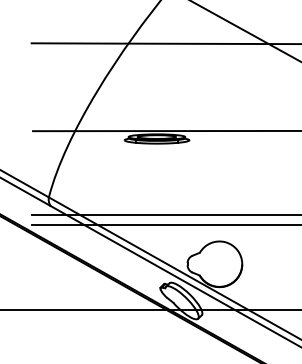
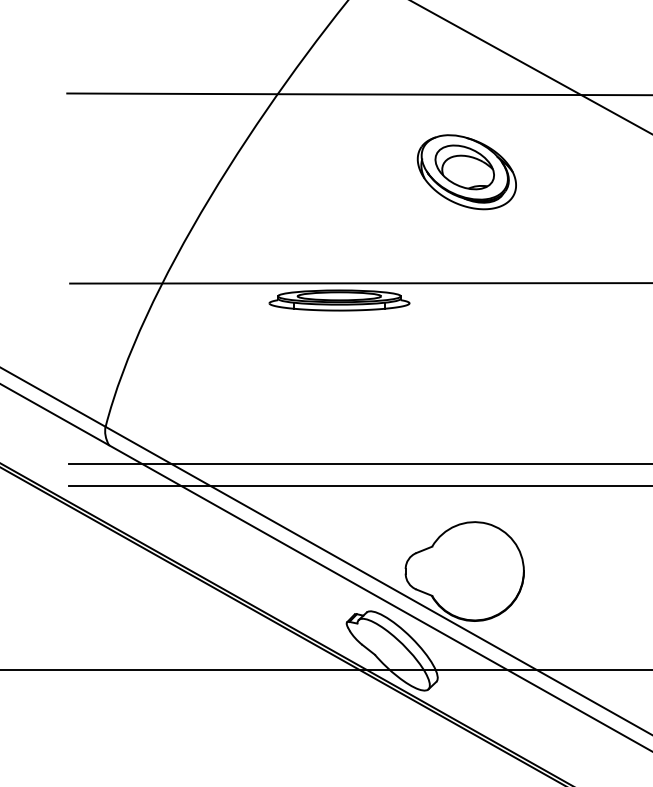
part: (215, 79) -> (466, 171), added

